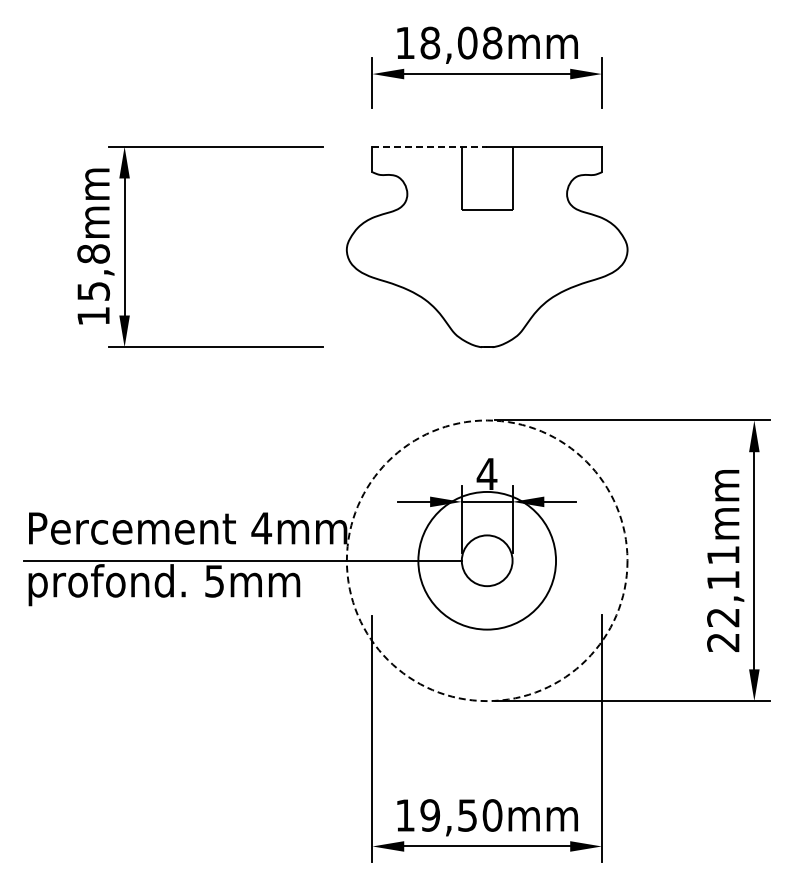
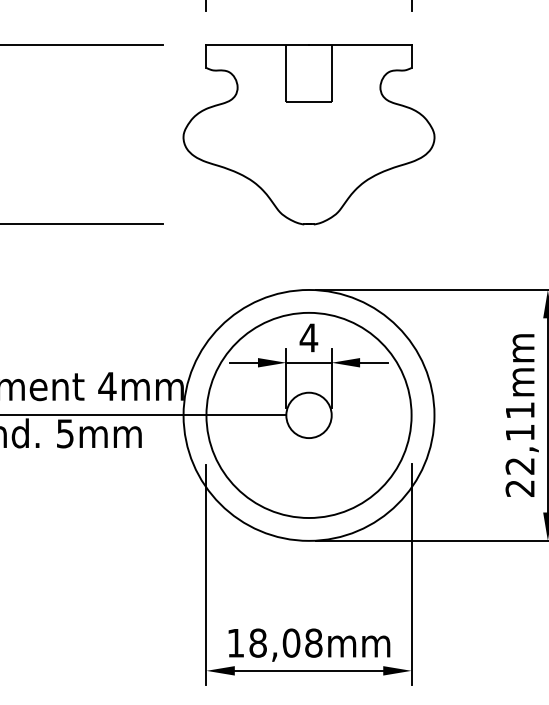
line: (430, 146) -> (258, 45), dashed -> solid
circle: (486, 560) -> (308, 415), dashed -> solid
circle: (486, 560) -> (308, 415), size x1.67
text: (461, 815) -> (286, 643), 19,50mm -> 18,08mm

